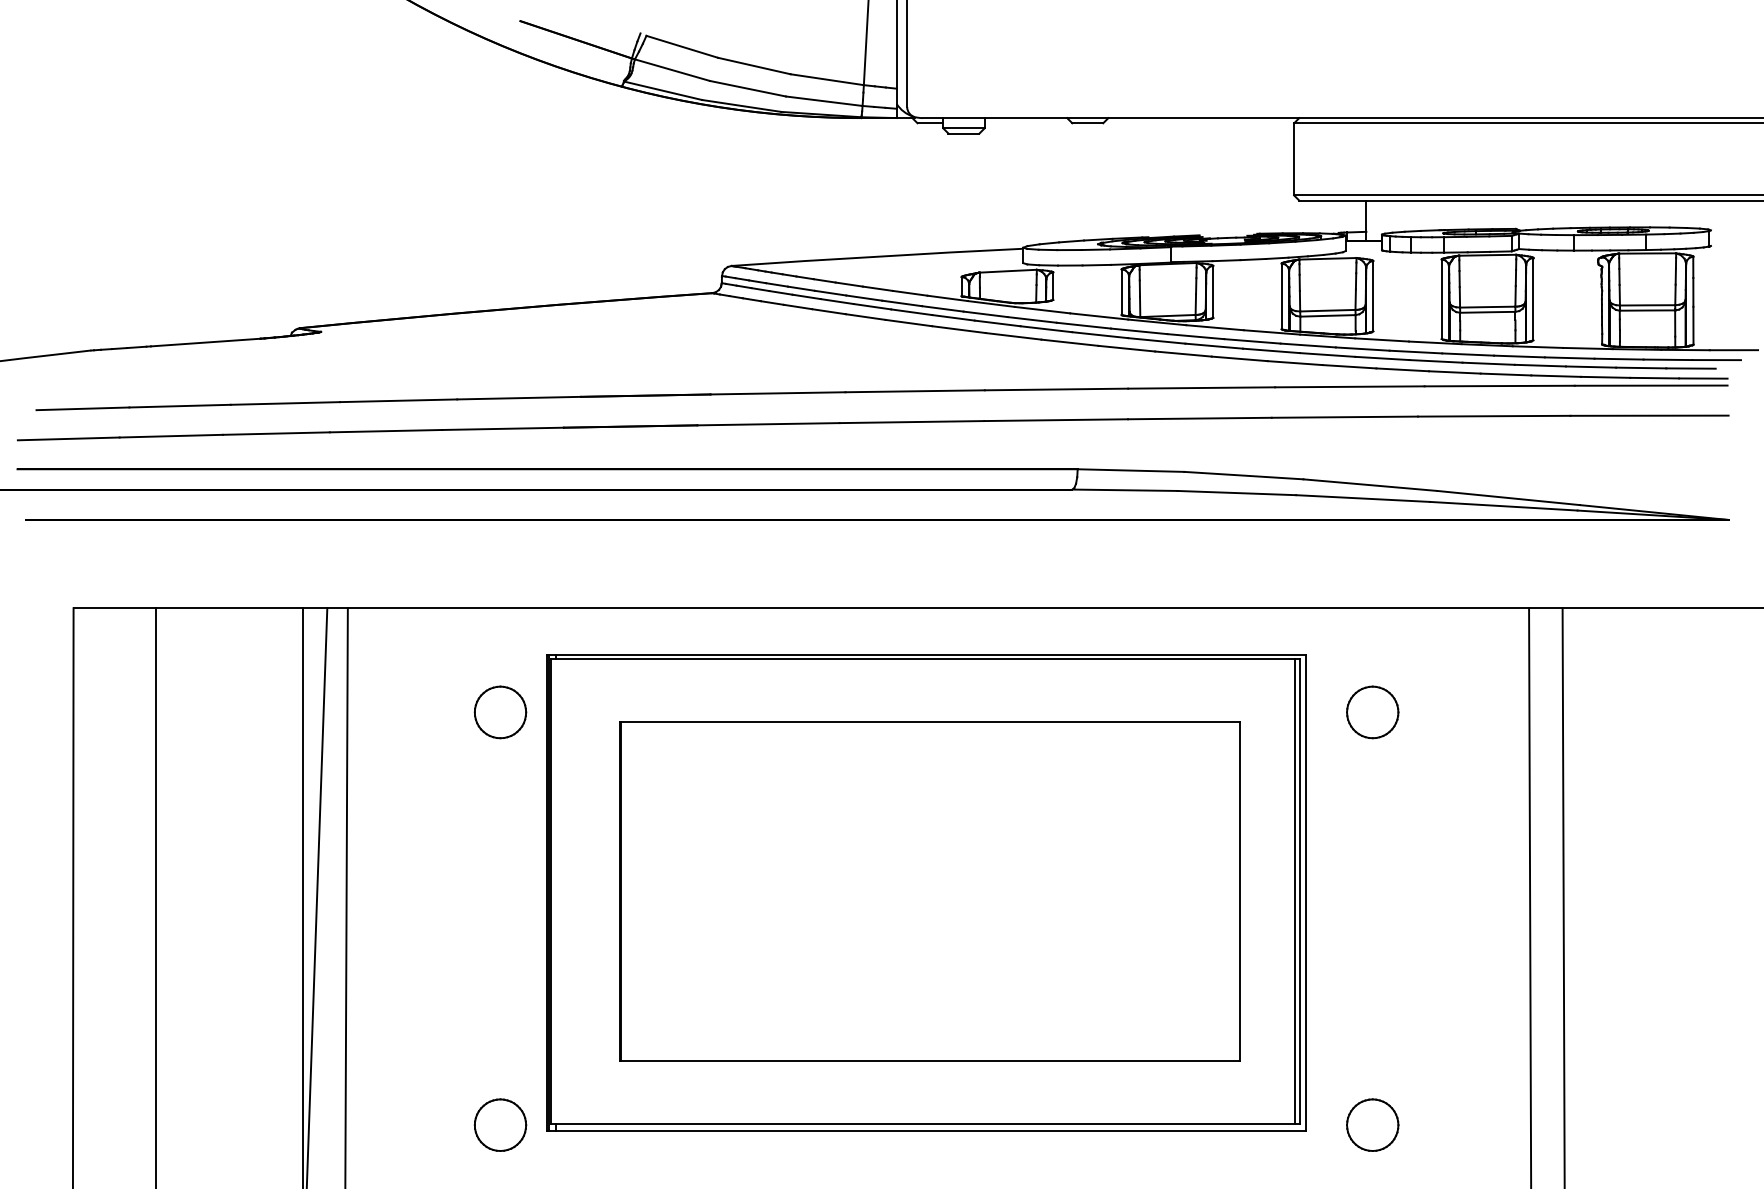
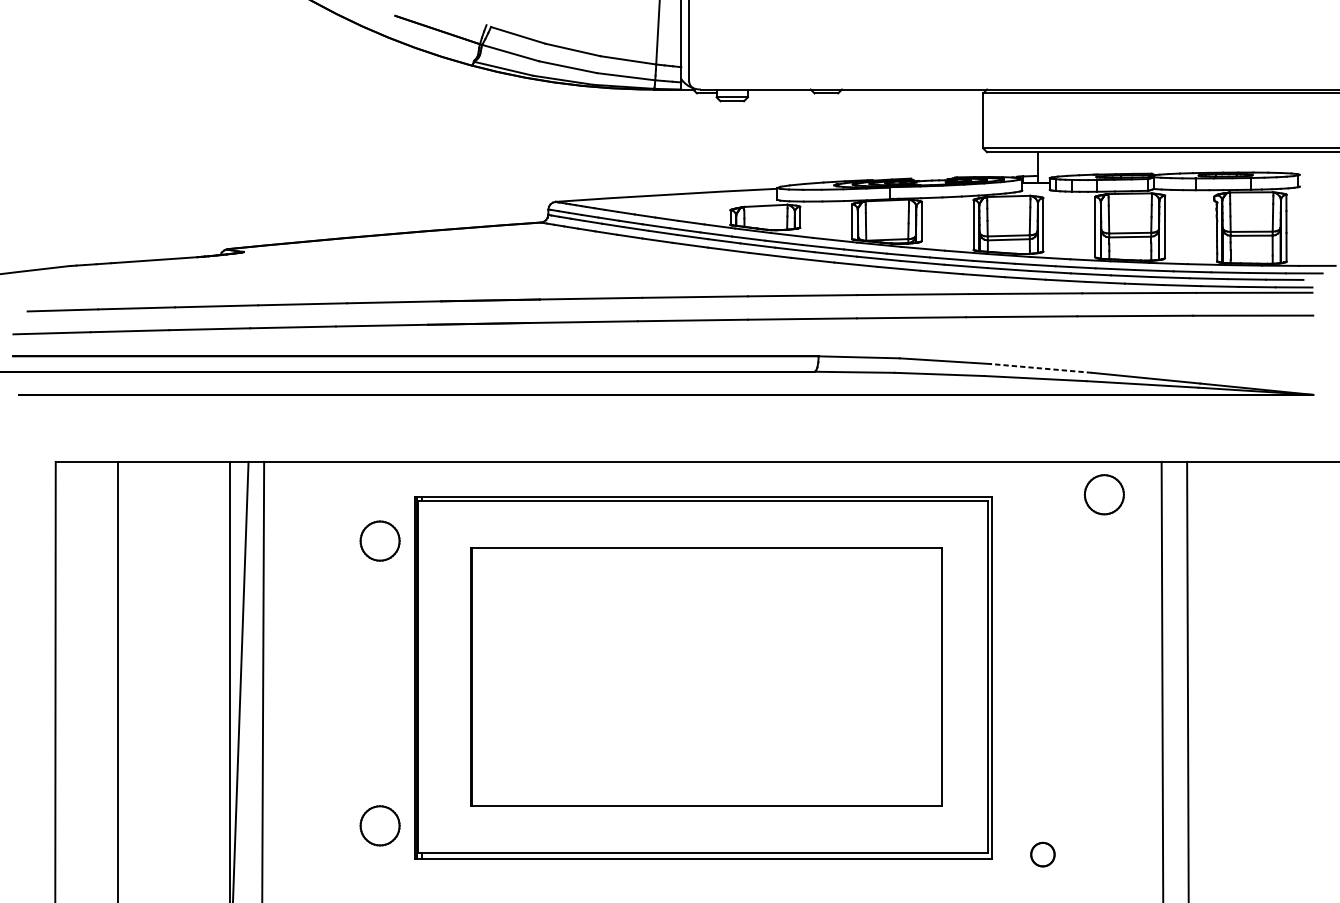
line: (1369, 485) -> (1040, 368), solid -> dashed
part: (1372, 712) -> (1104, 494), moved
line: (1294, 891) -> (983, 677), removed
part: (500, 1124) -> (380, 825), moved
part: (1372, 1124) -> (1042, 854), size x0.6

